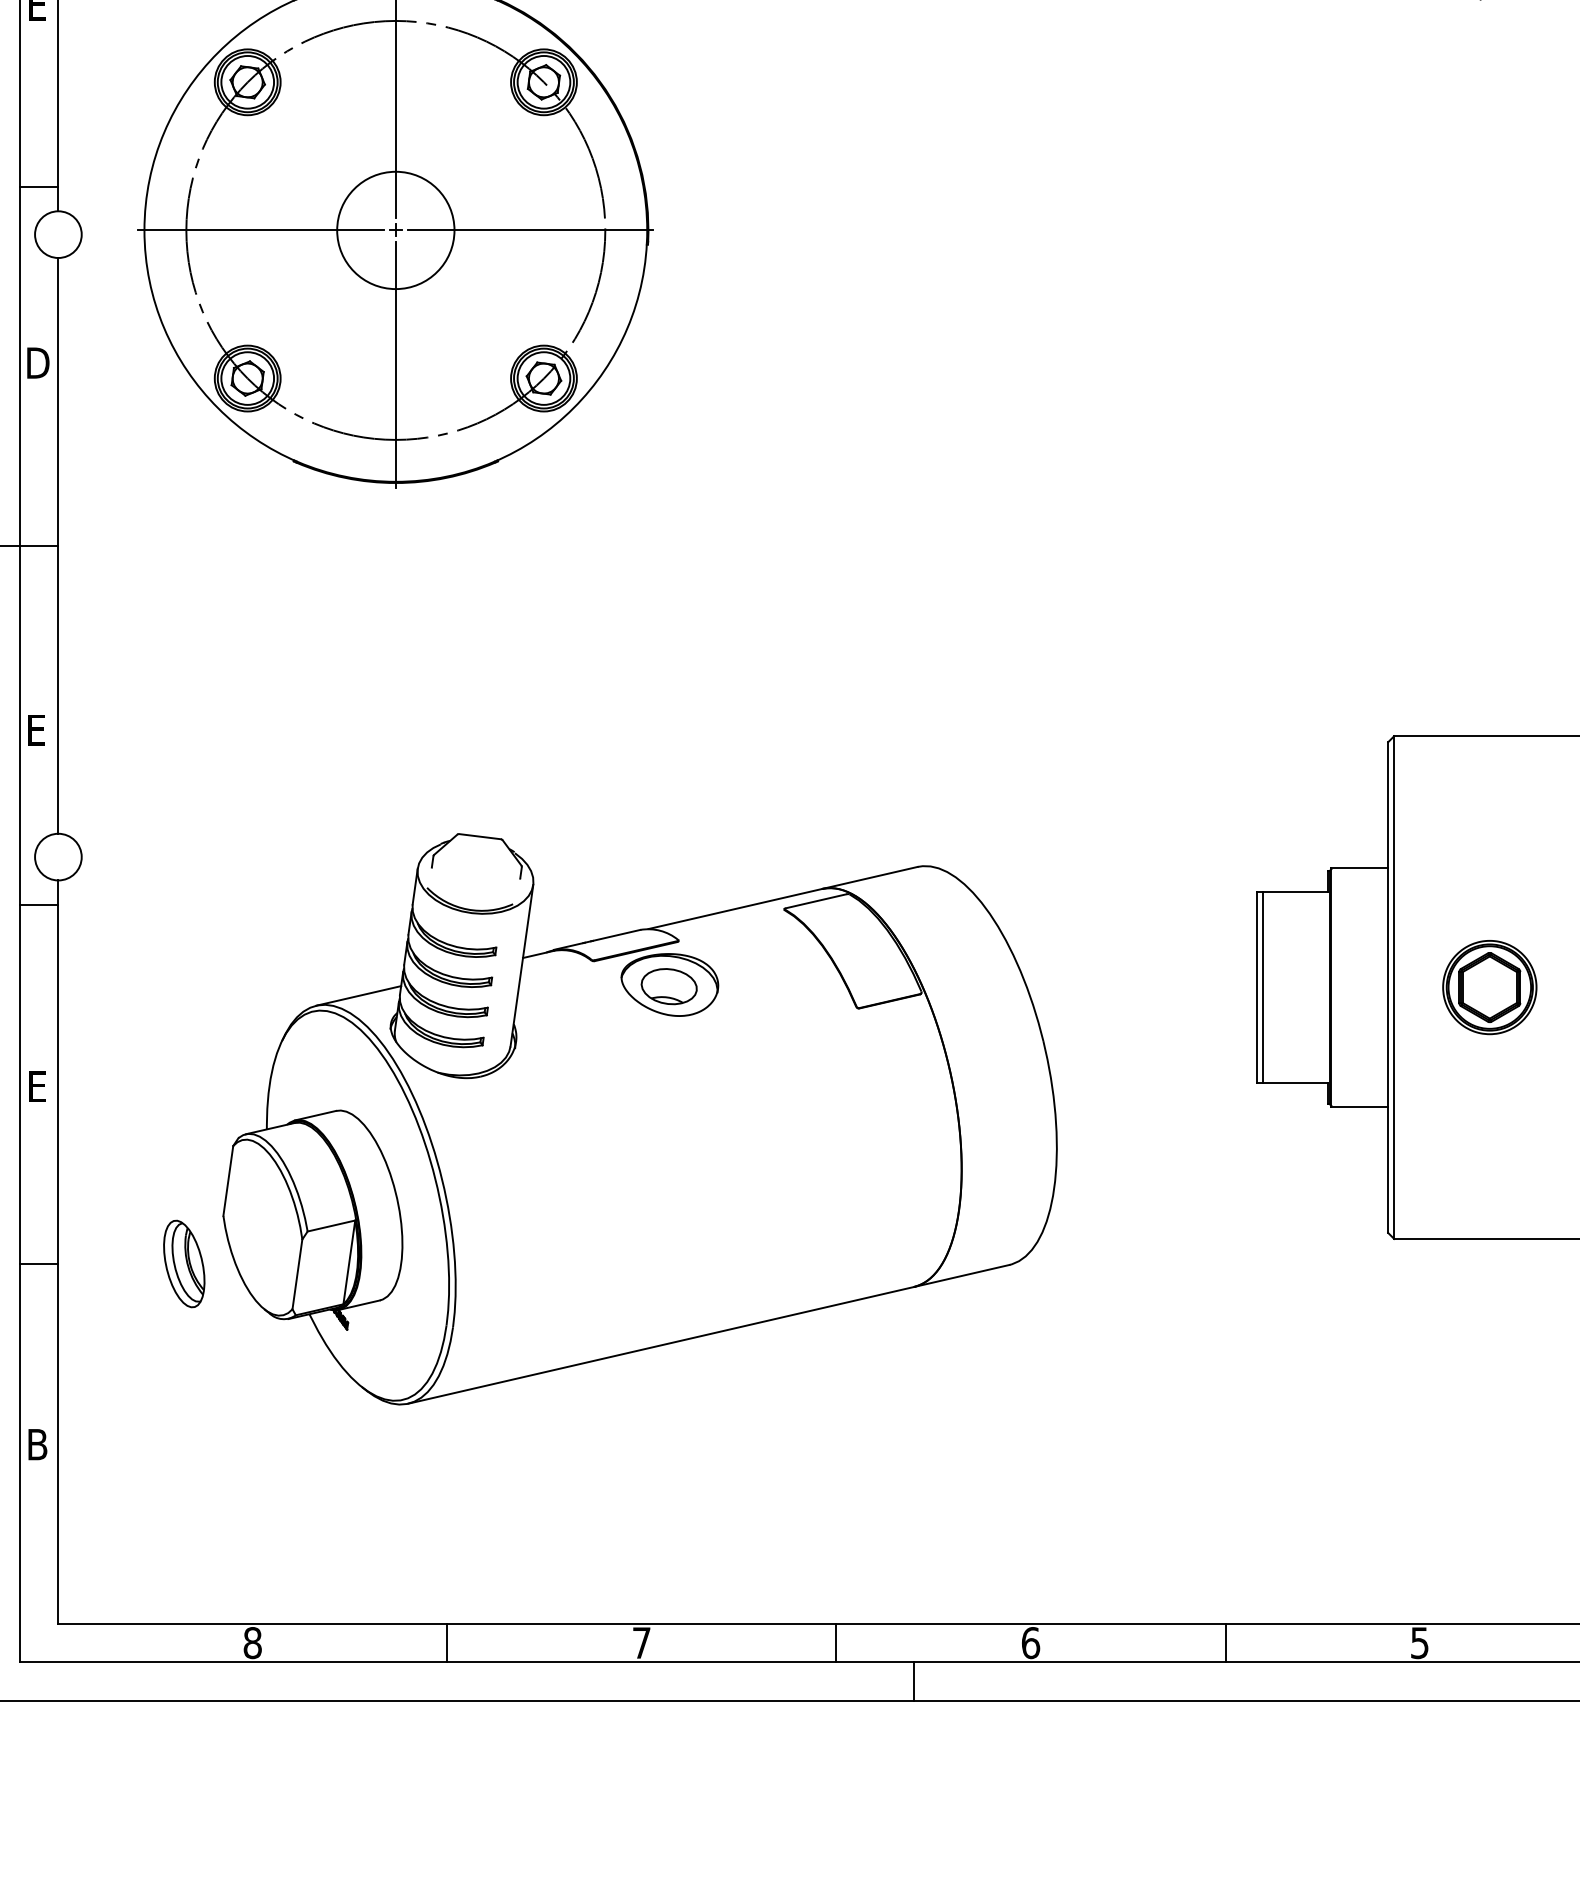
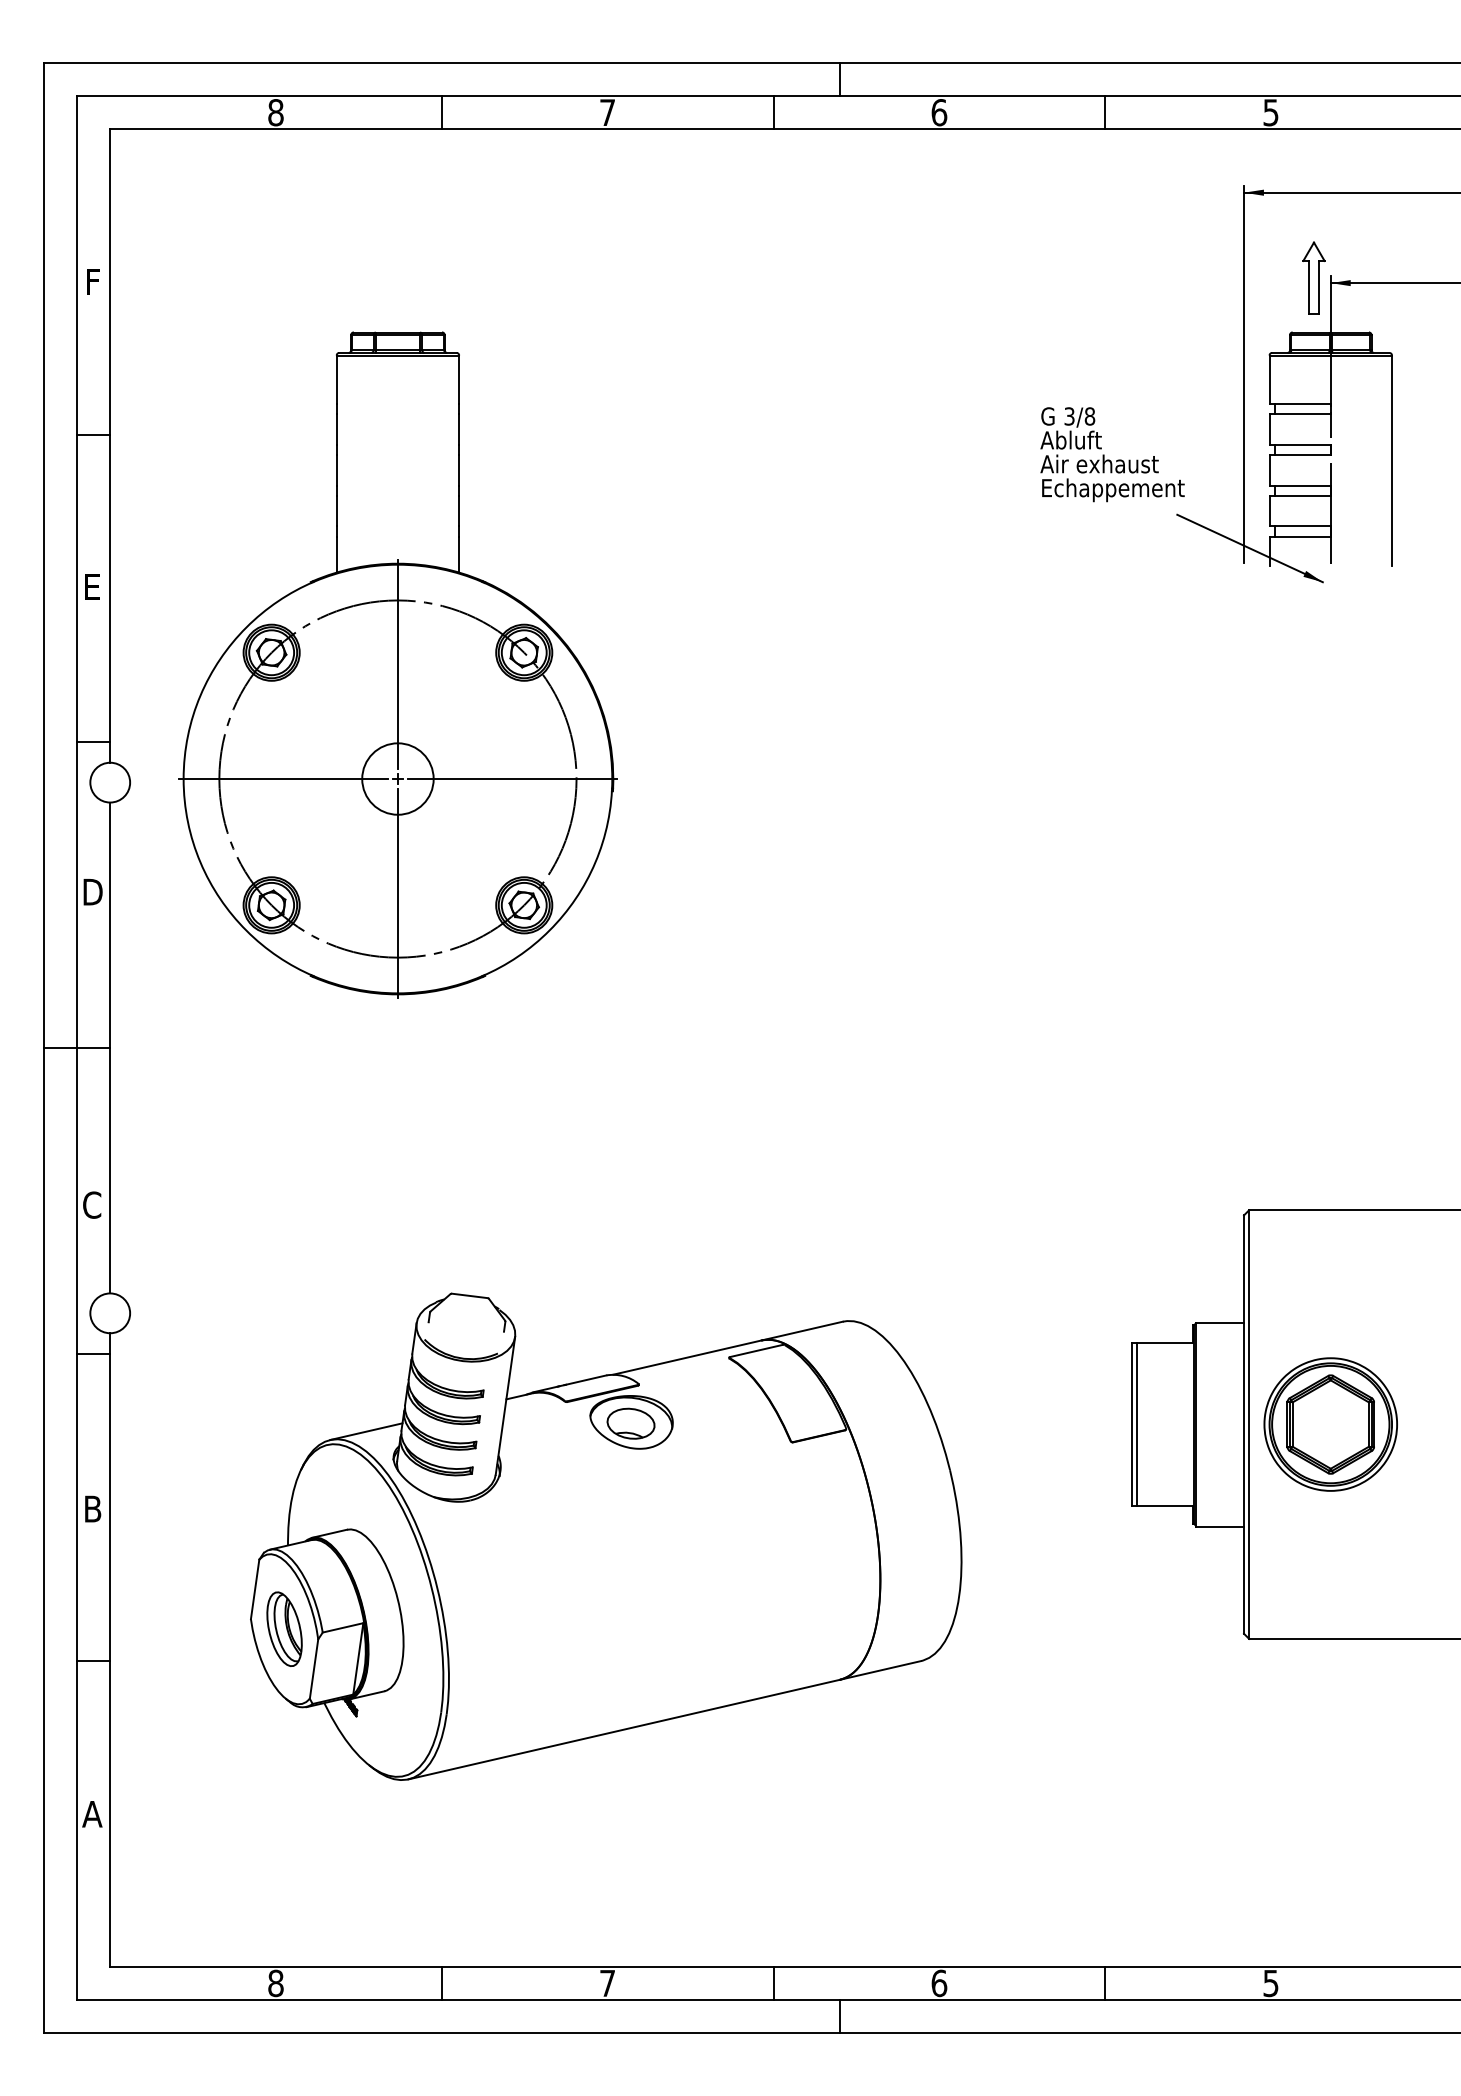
circle: (395, 229) -> (397, 778), size x0.71
text: (37, 729) -> (92, 1204), E -> C
part: (1489, 987) -> (1330, 1424), size x1.67
text: (38, 1086) -> (93, 1508), E -> B
part: (184, 1263) -> (284, 1628), moved
text: (37, 1444) -> (92, 1814), B -> A

